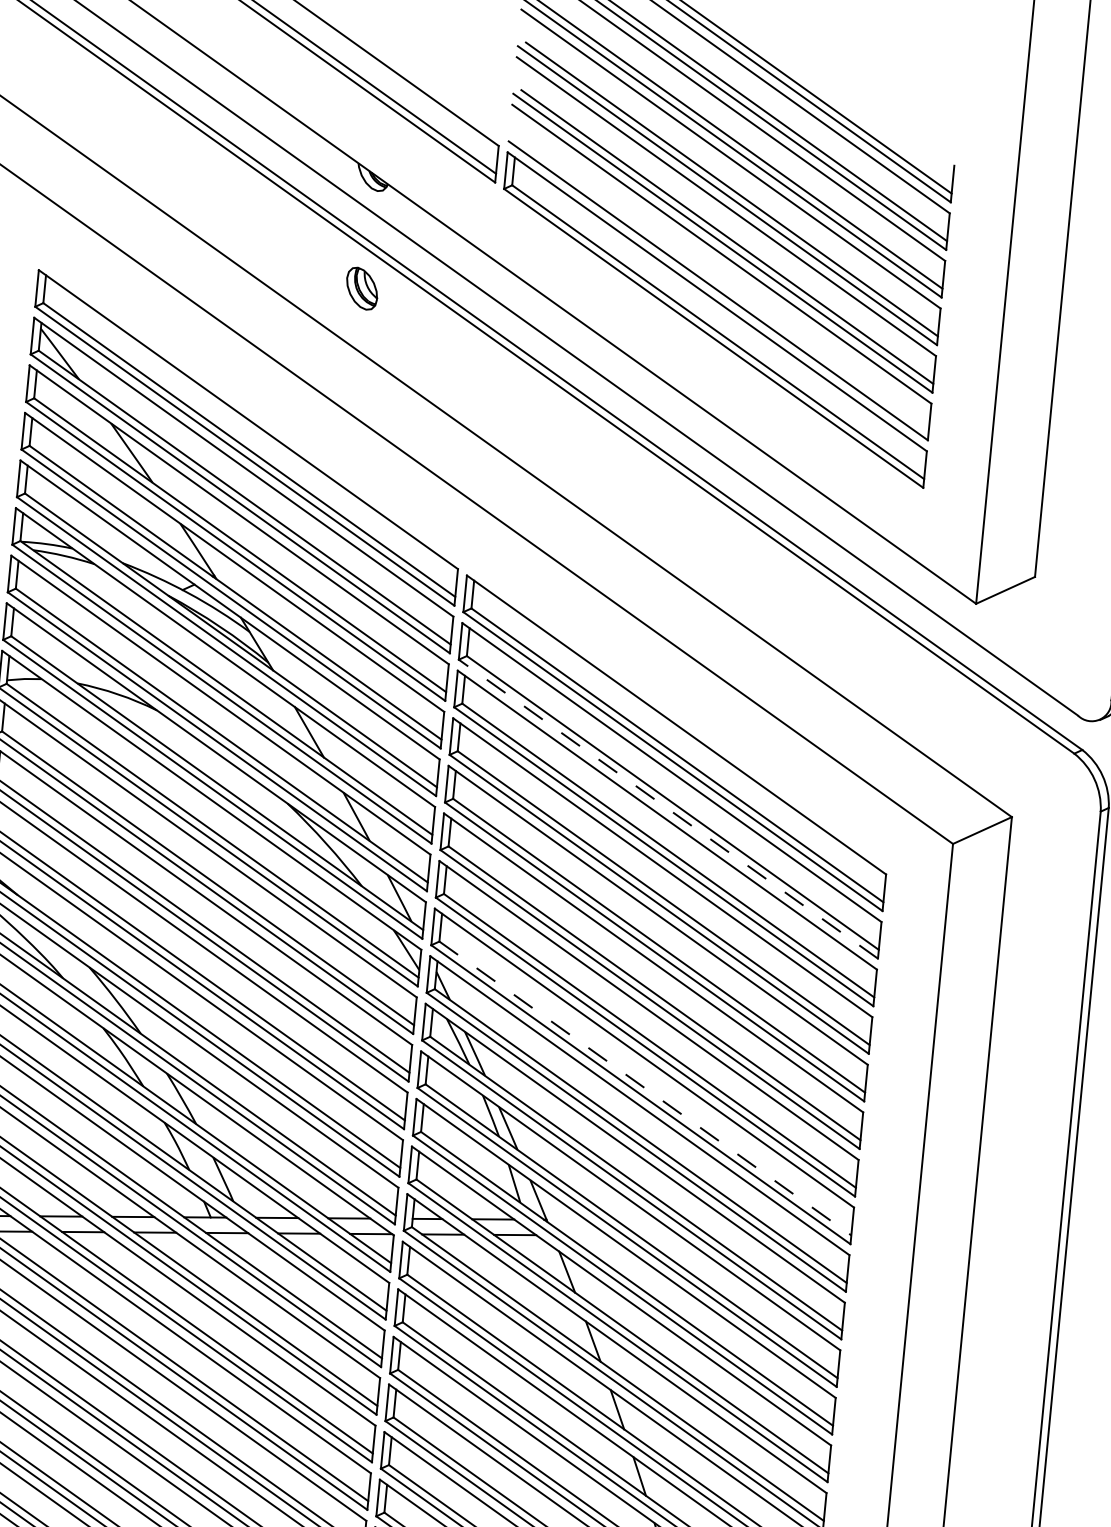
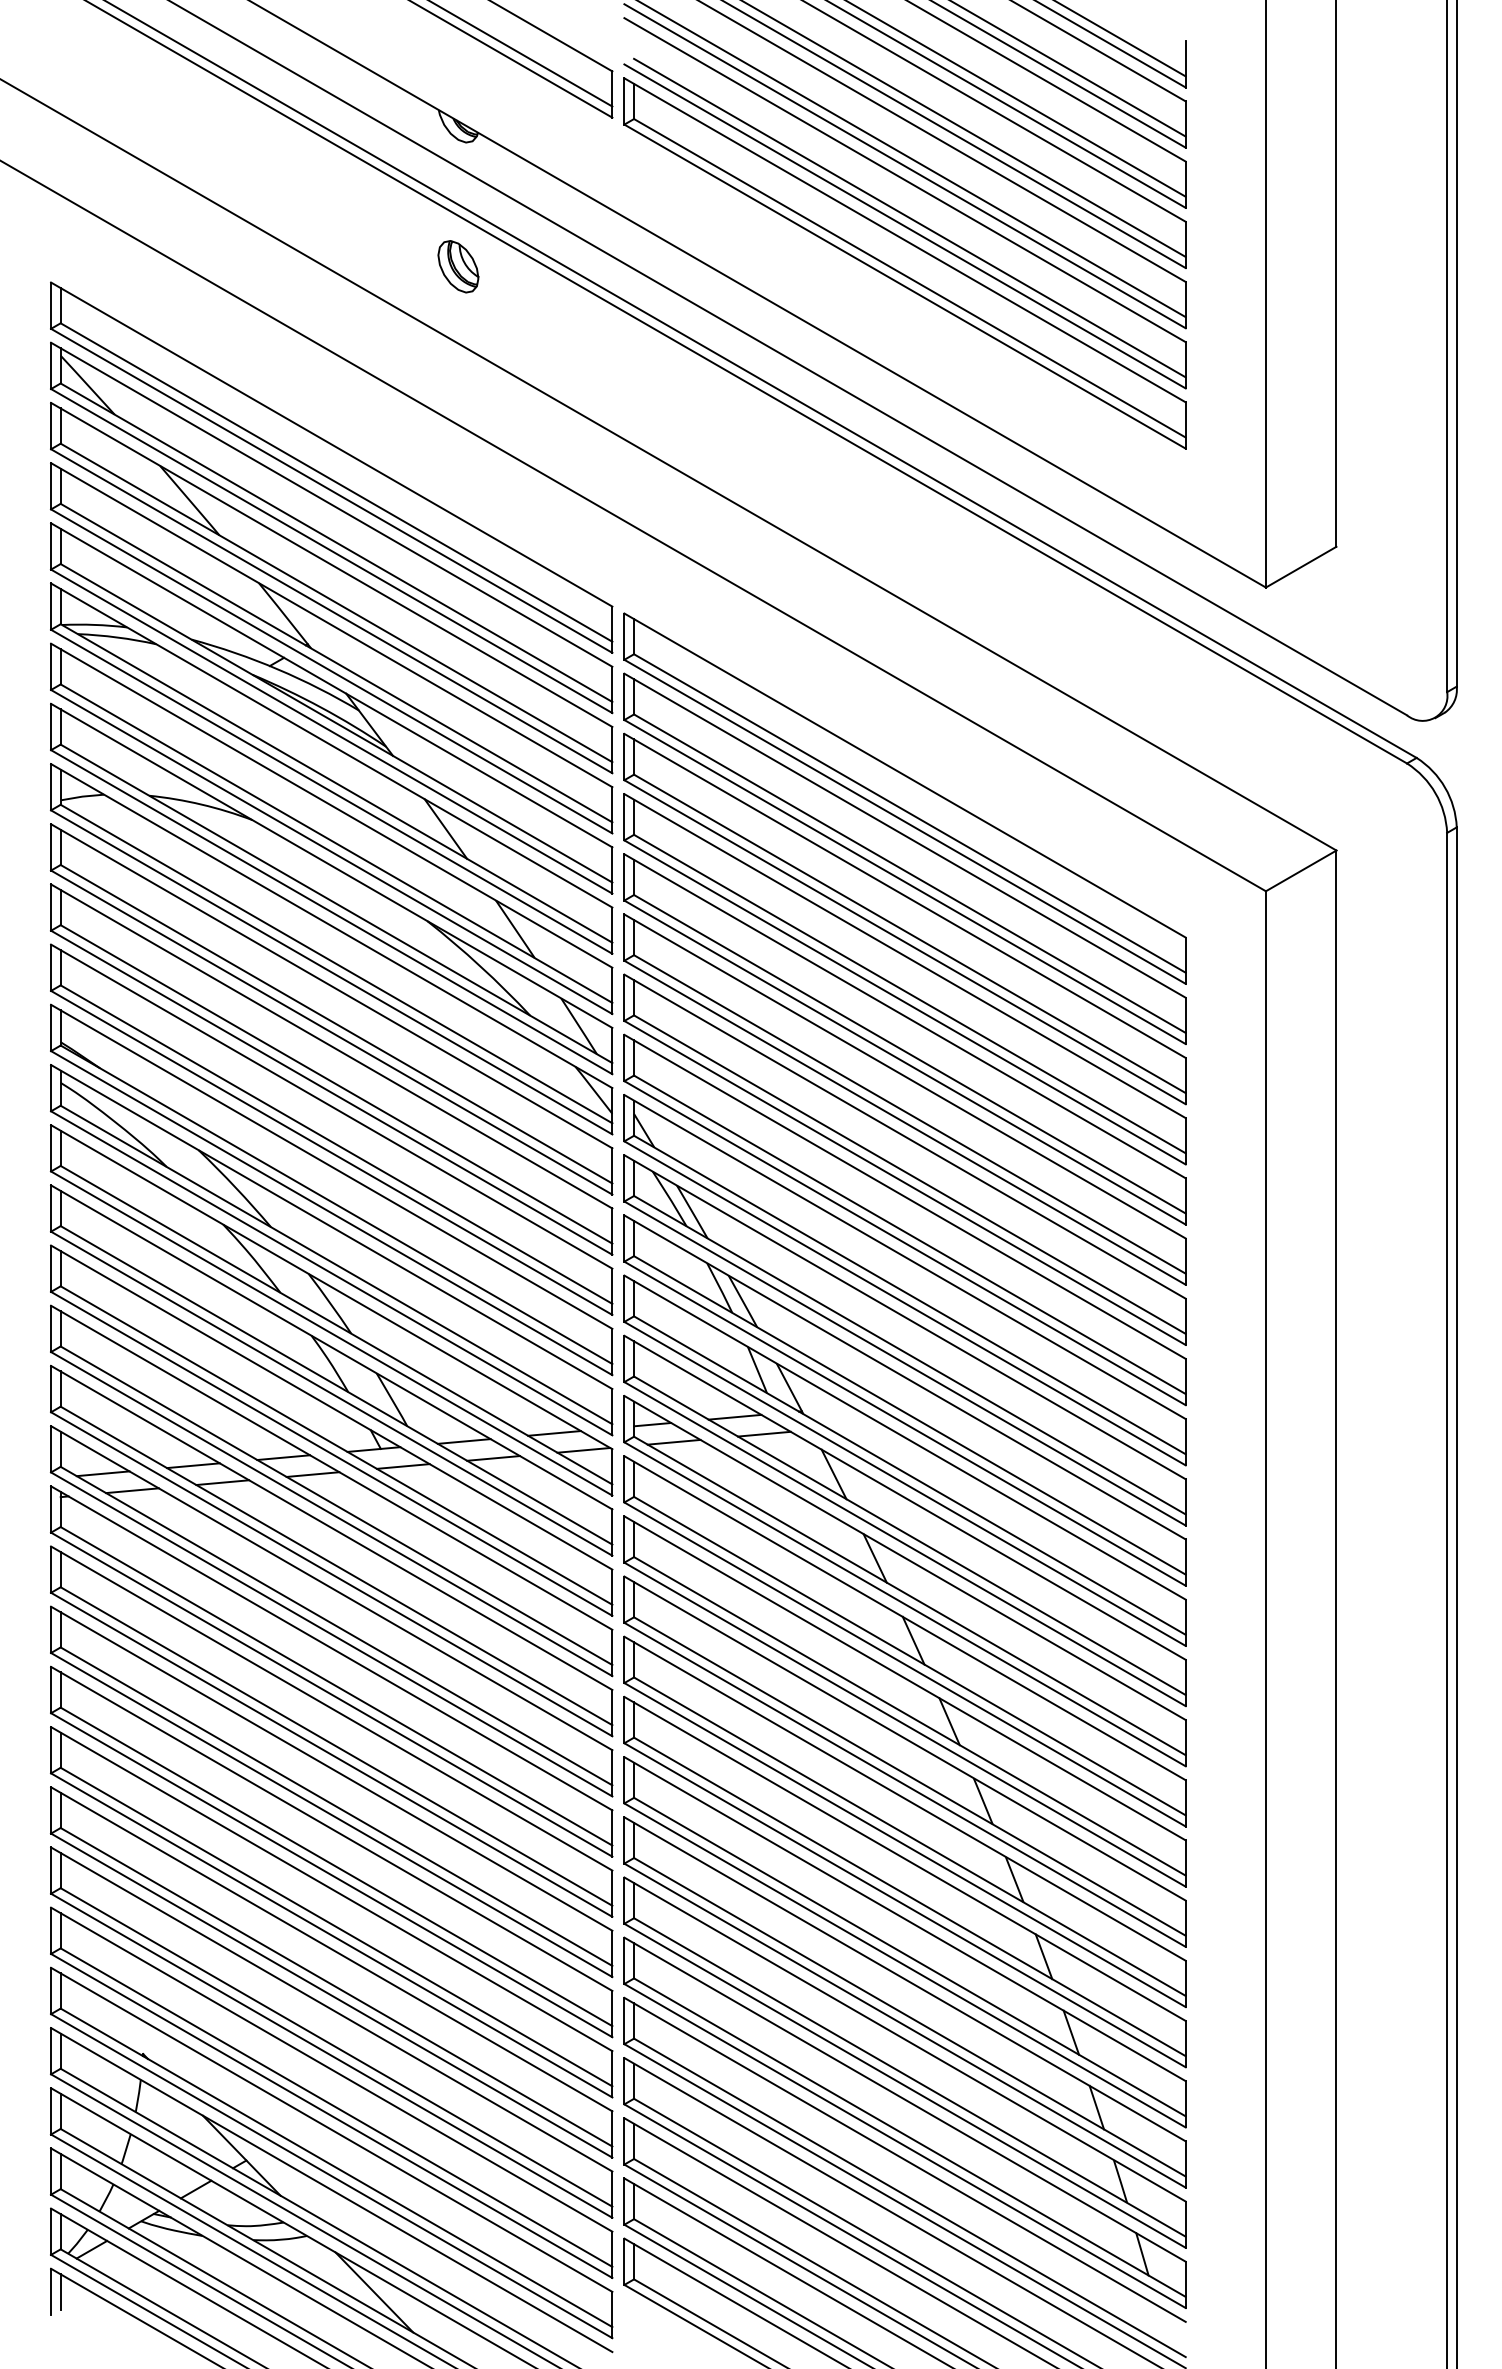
line: (722, 284) -> (909, 217), added
line: (668, 808) -> (904, 881), dashed -> solid
line: (645, 1088) -> (909, 1234), dashed -> solid

